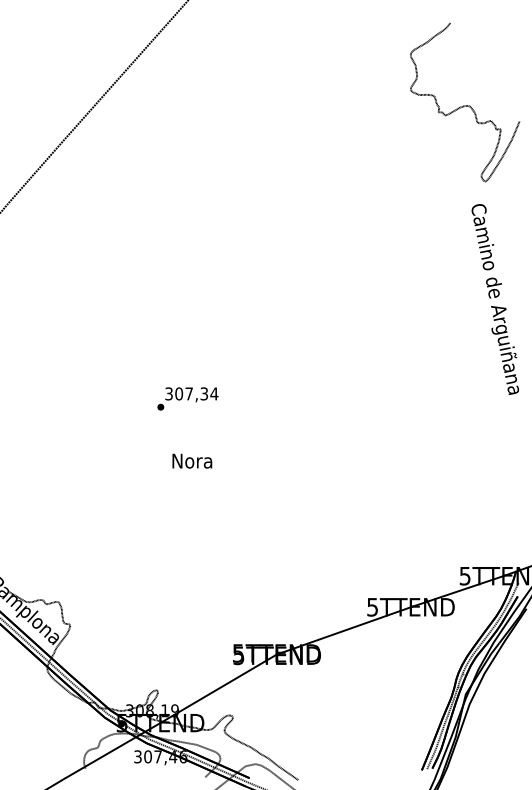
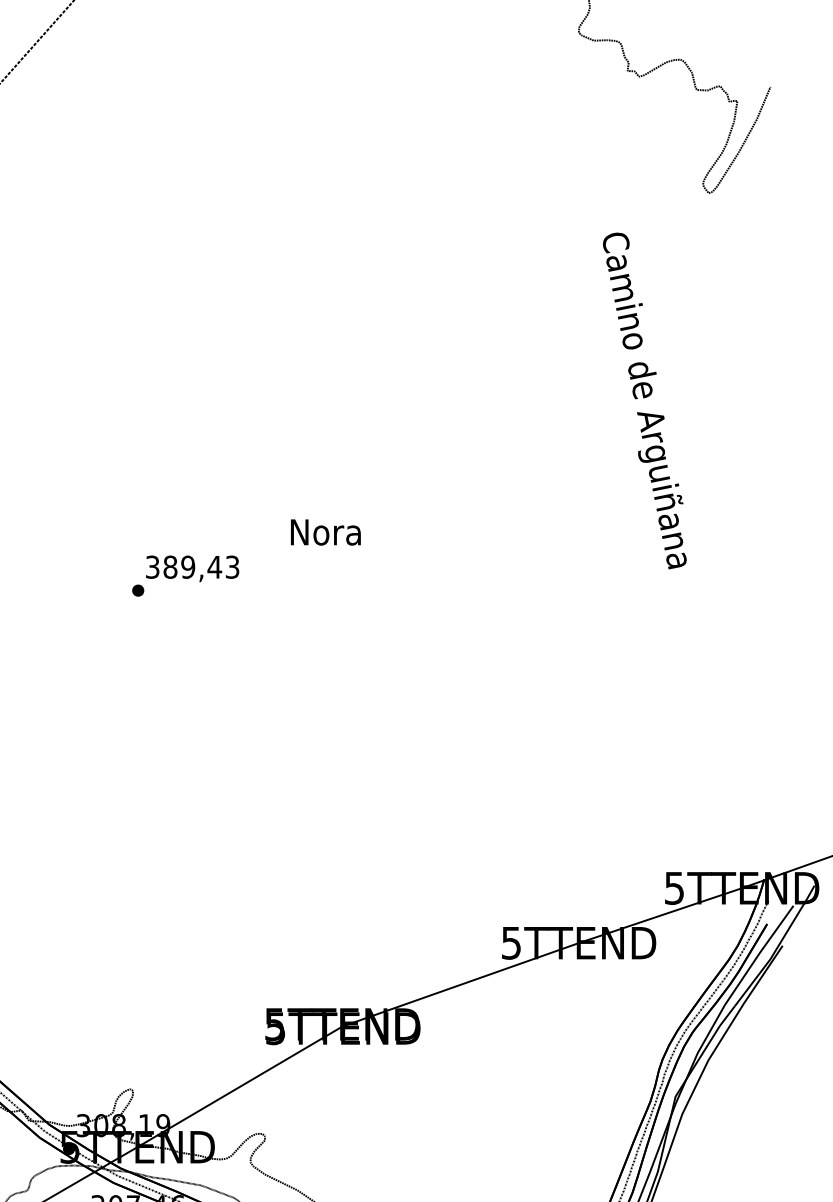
text: (495, 299) -> (645, 400), moved
text: (196, 393) -> (201, 566), 307,34 -> 389,43
text: (192, 460) -> (326, 531), moved

